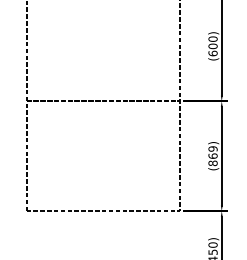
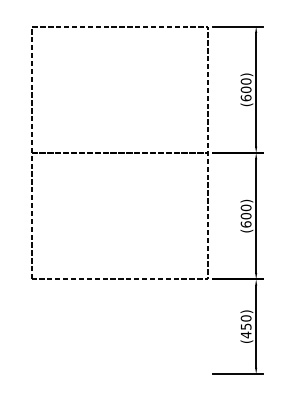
text: (212, 156) -> (245, 216), (869) -> (600)

